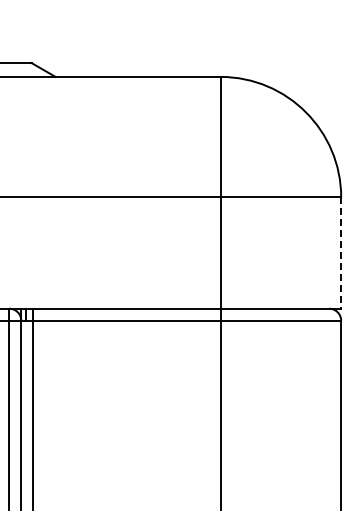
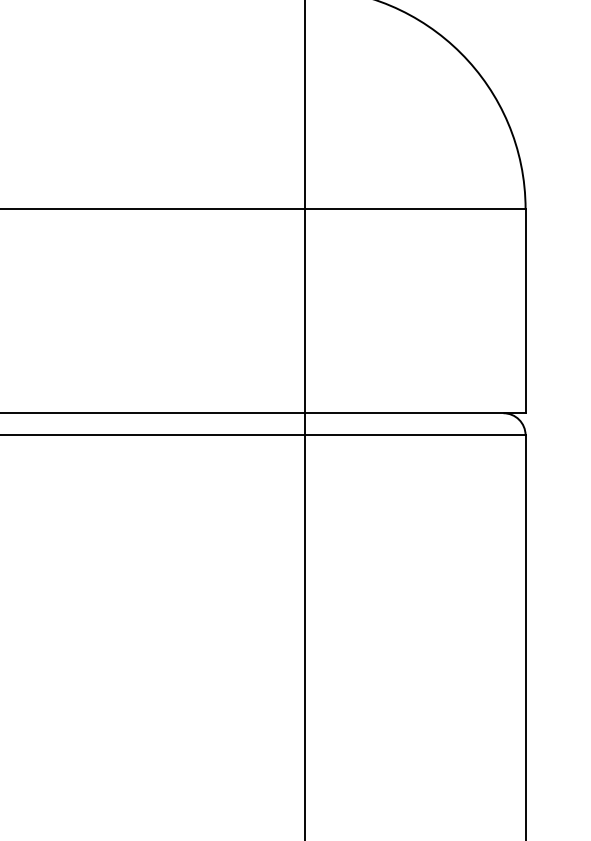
line: (341, 253) -> (526, 312), dashed -> solid

